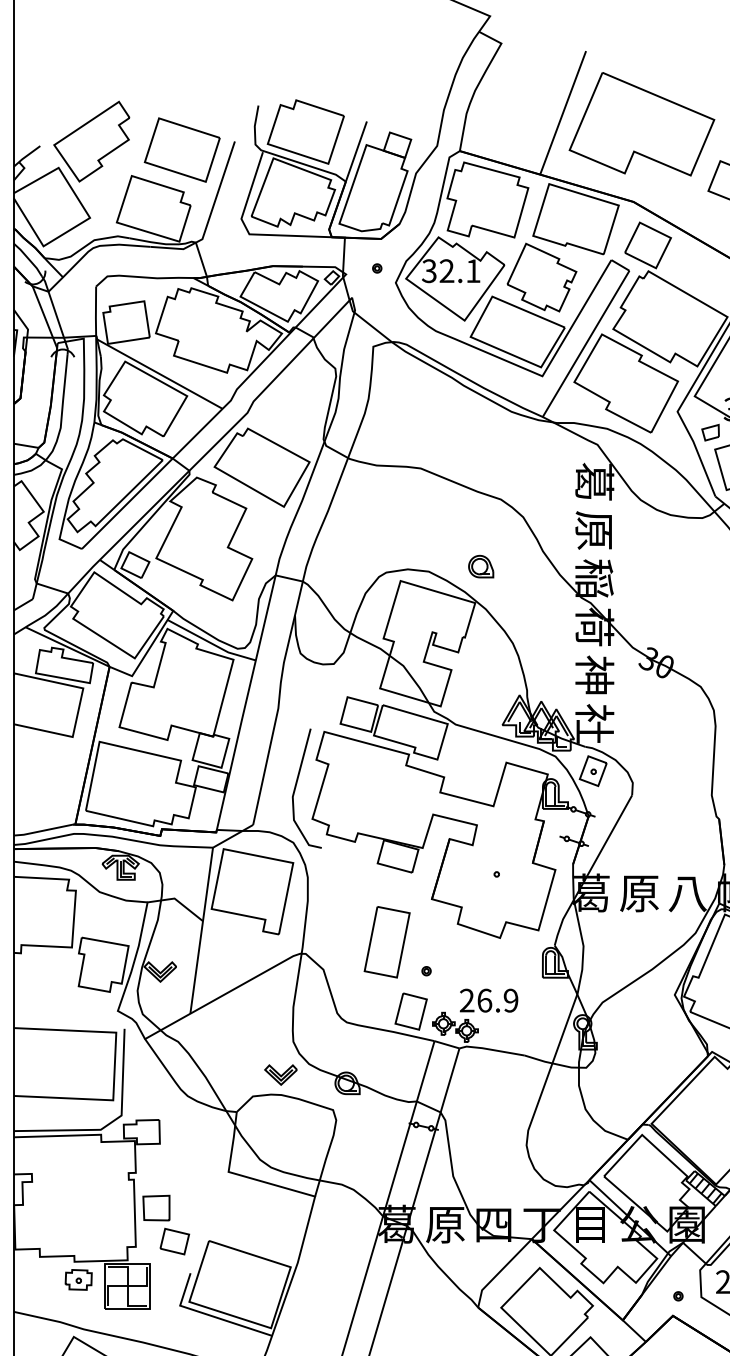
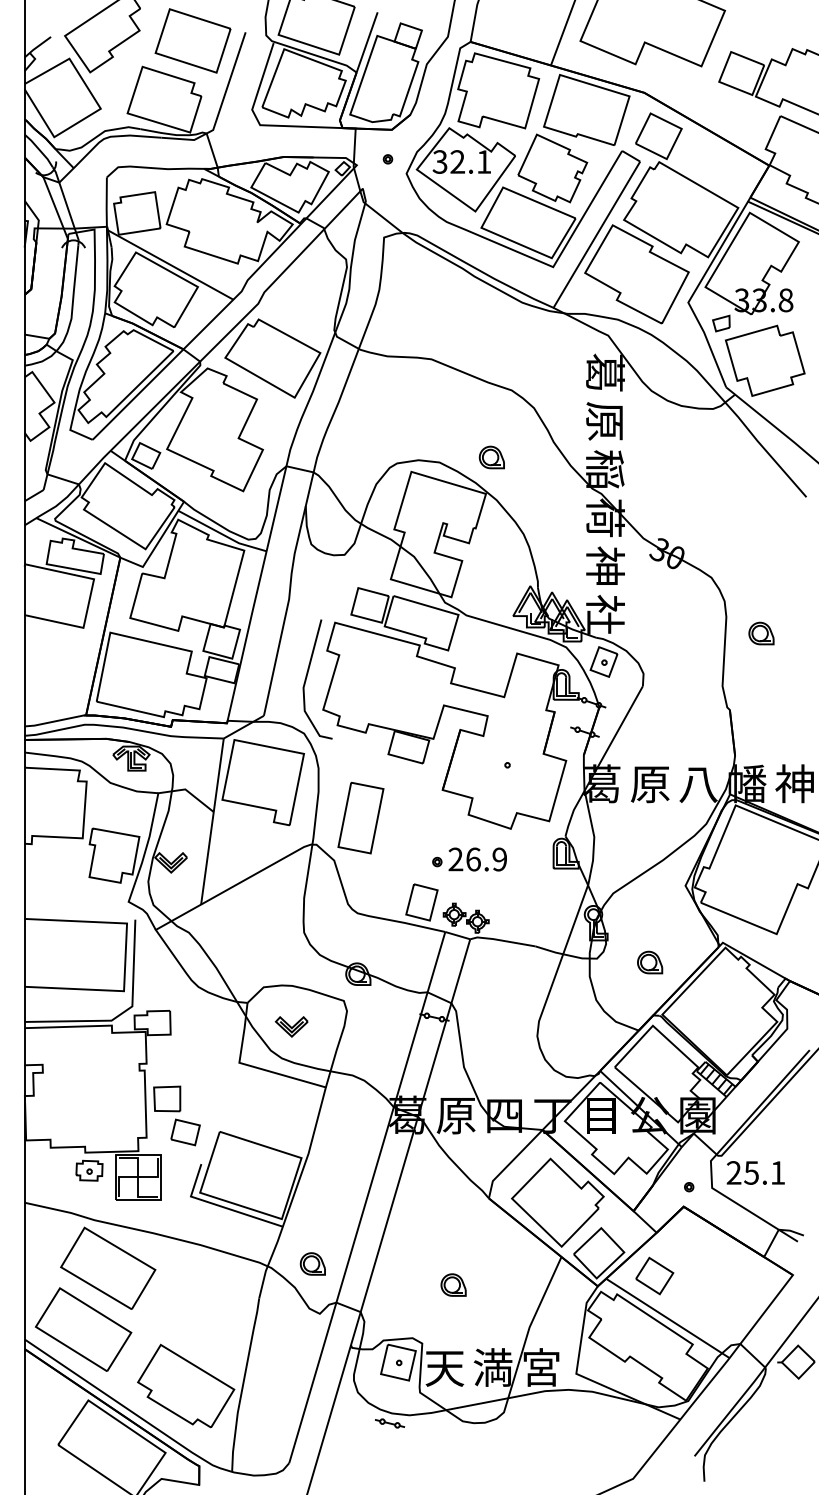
part: (386, 941) -> (360, 817), moved
text: (488, 1000) -> (477, 859), moved
part: (639, 1071) -> (650, 962), added
part: (280, 1074) -> (291, 1026), moved

